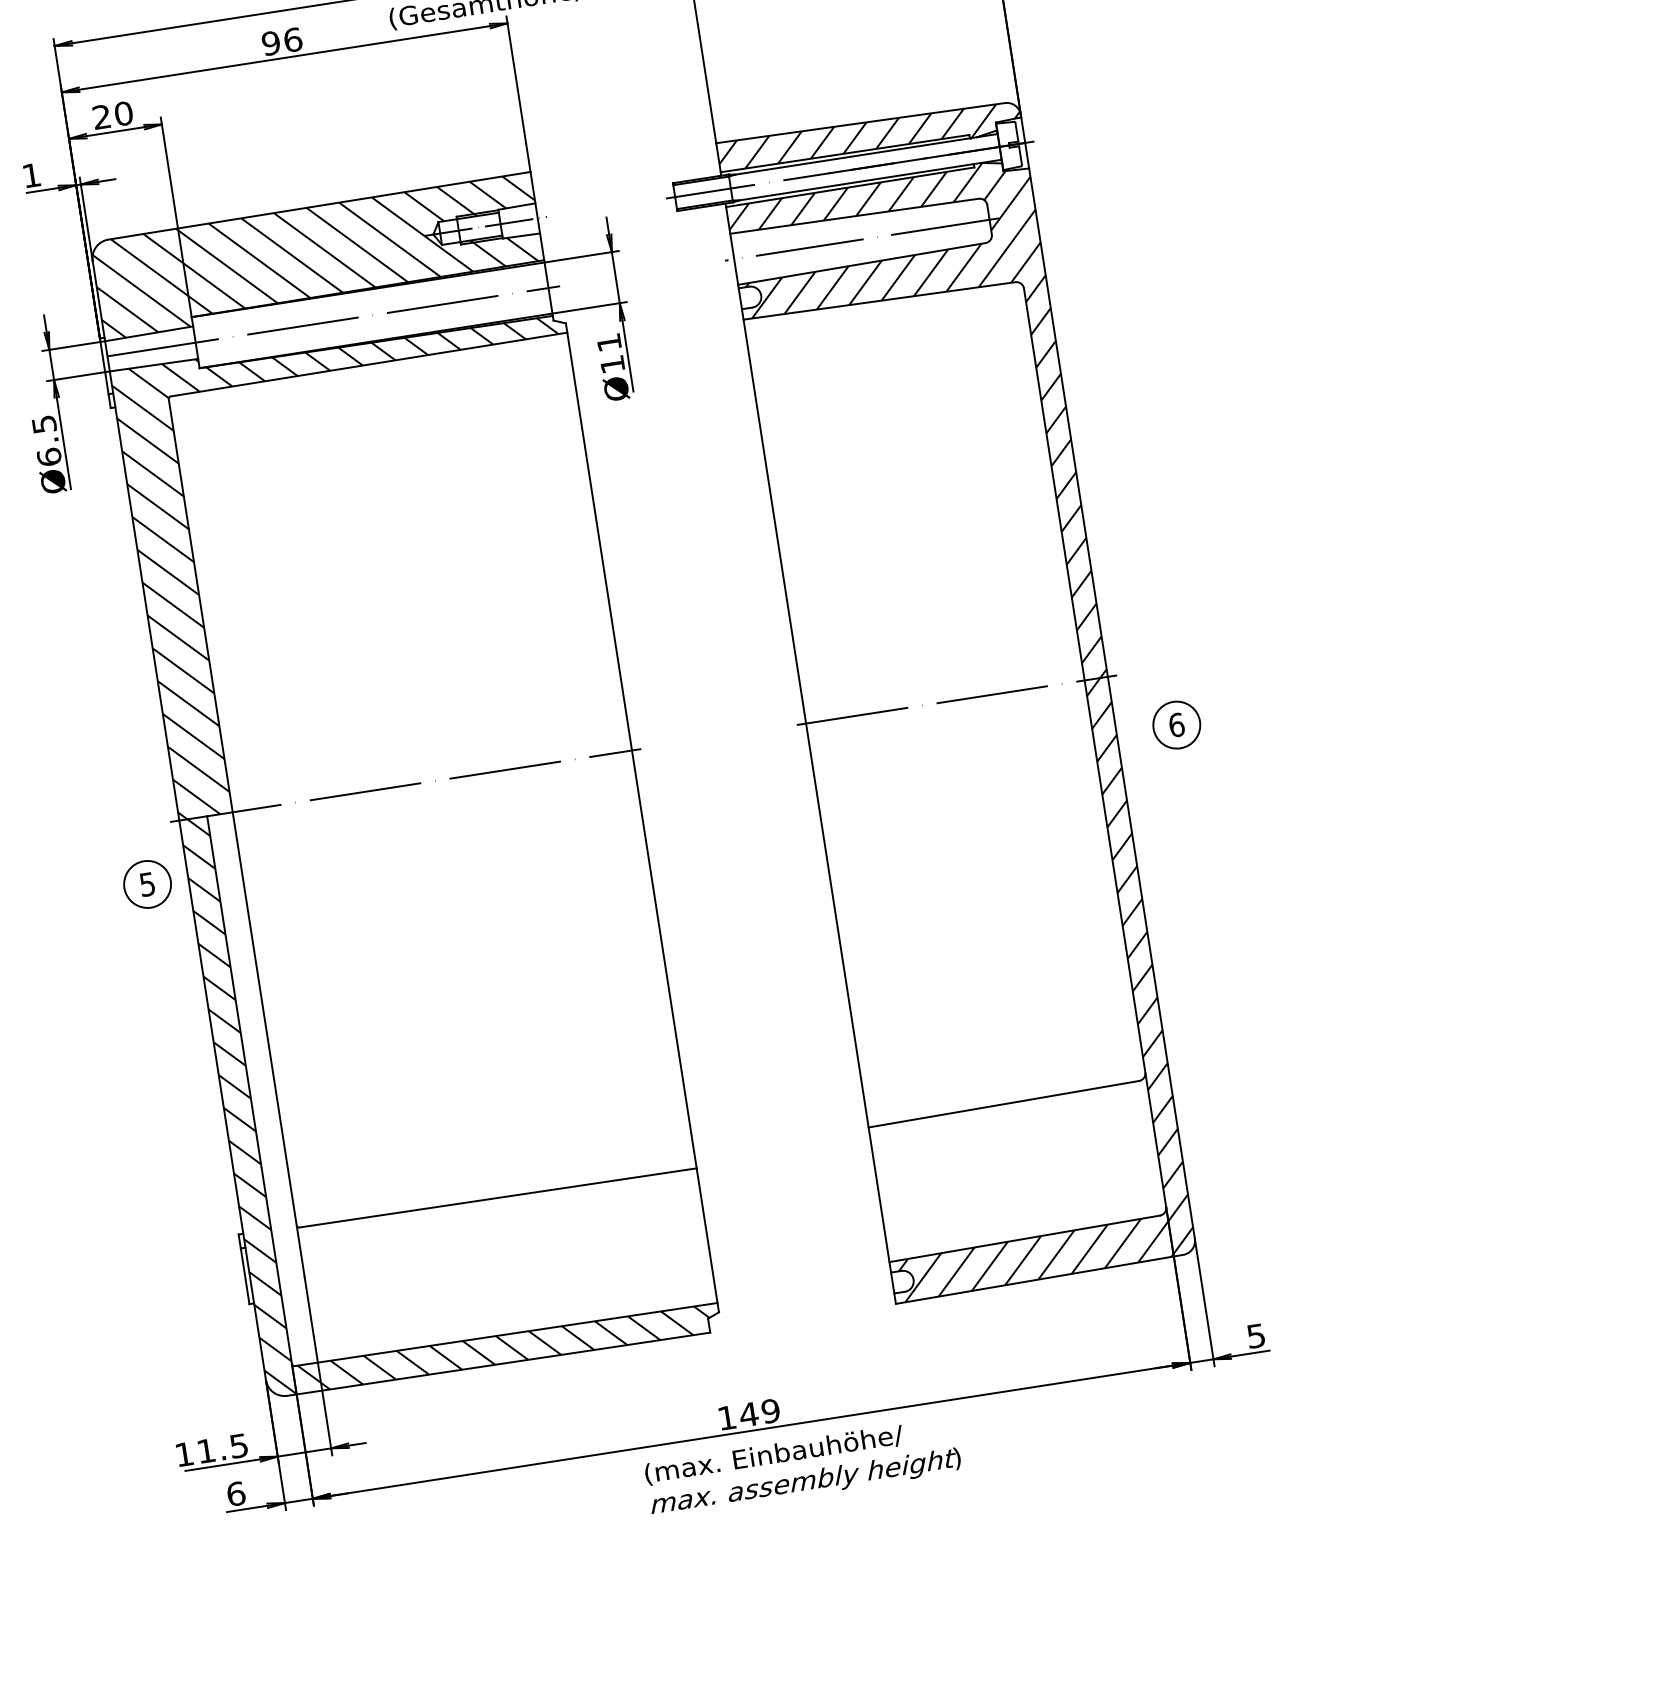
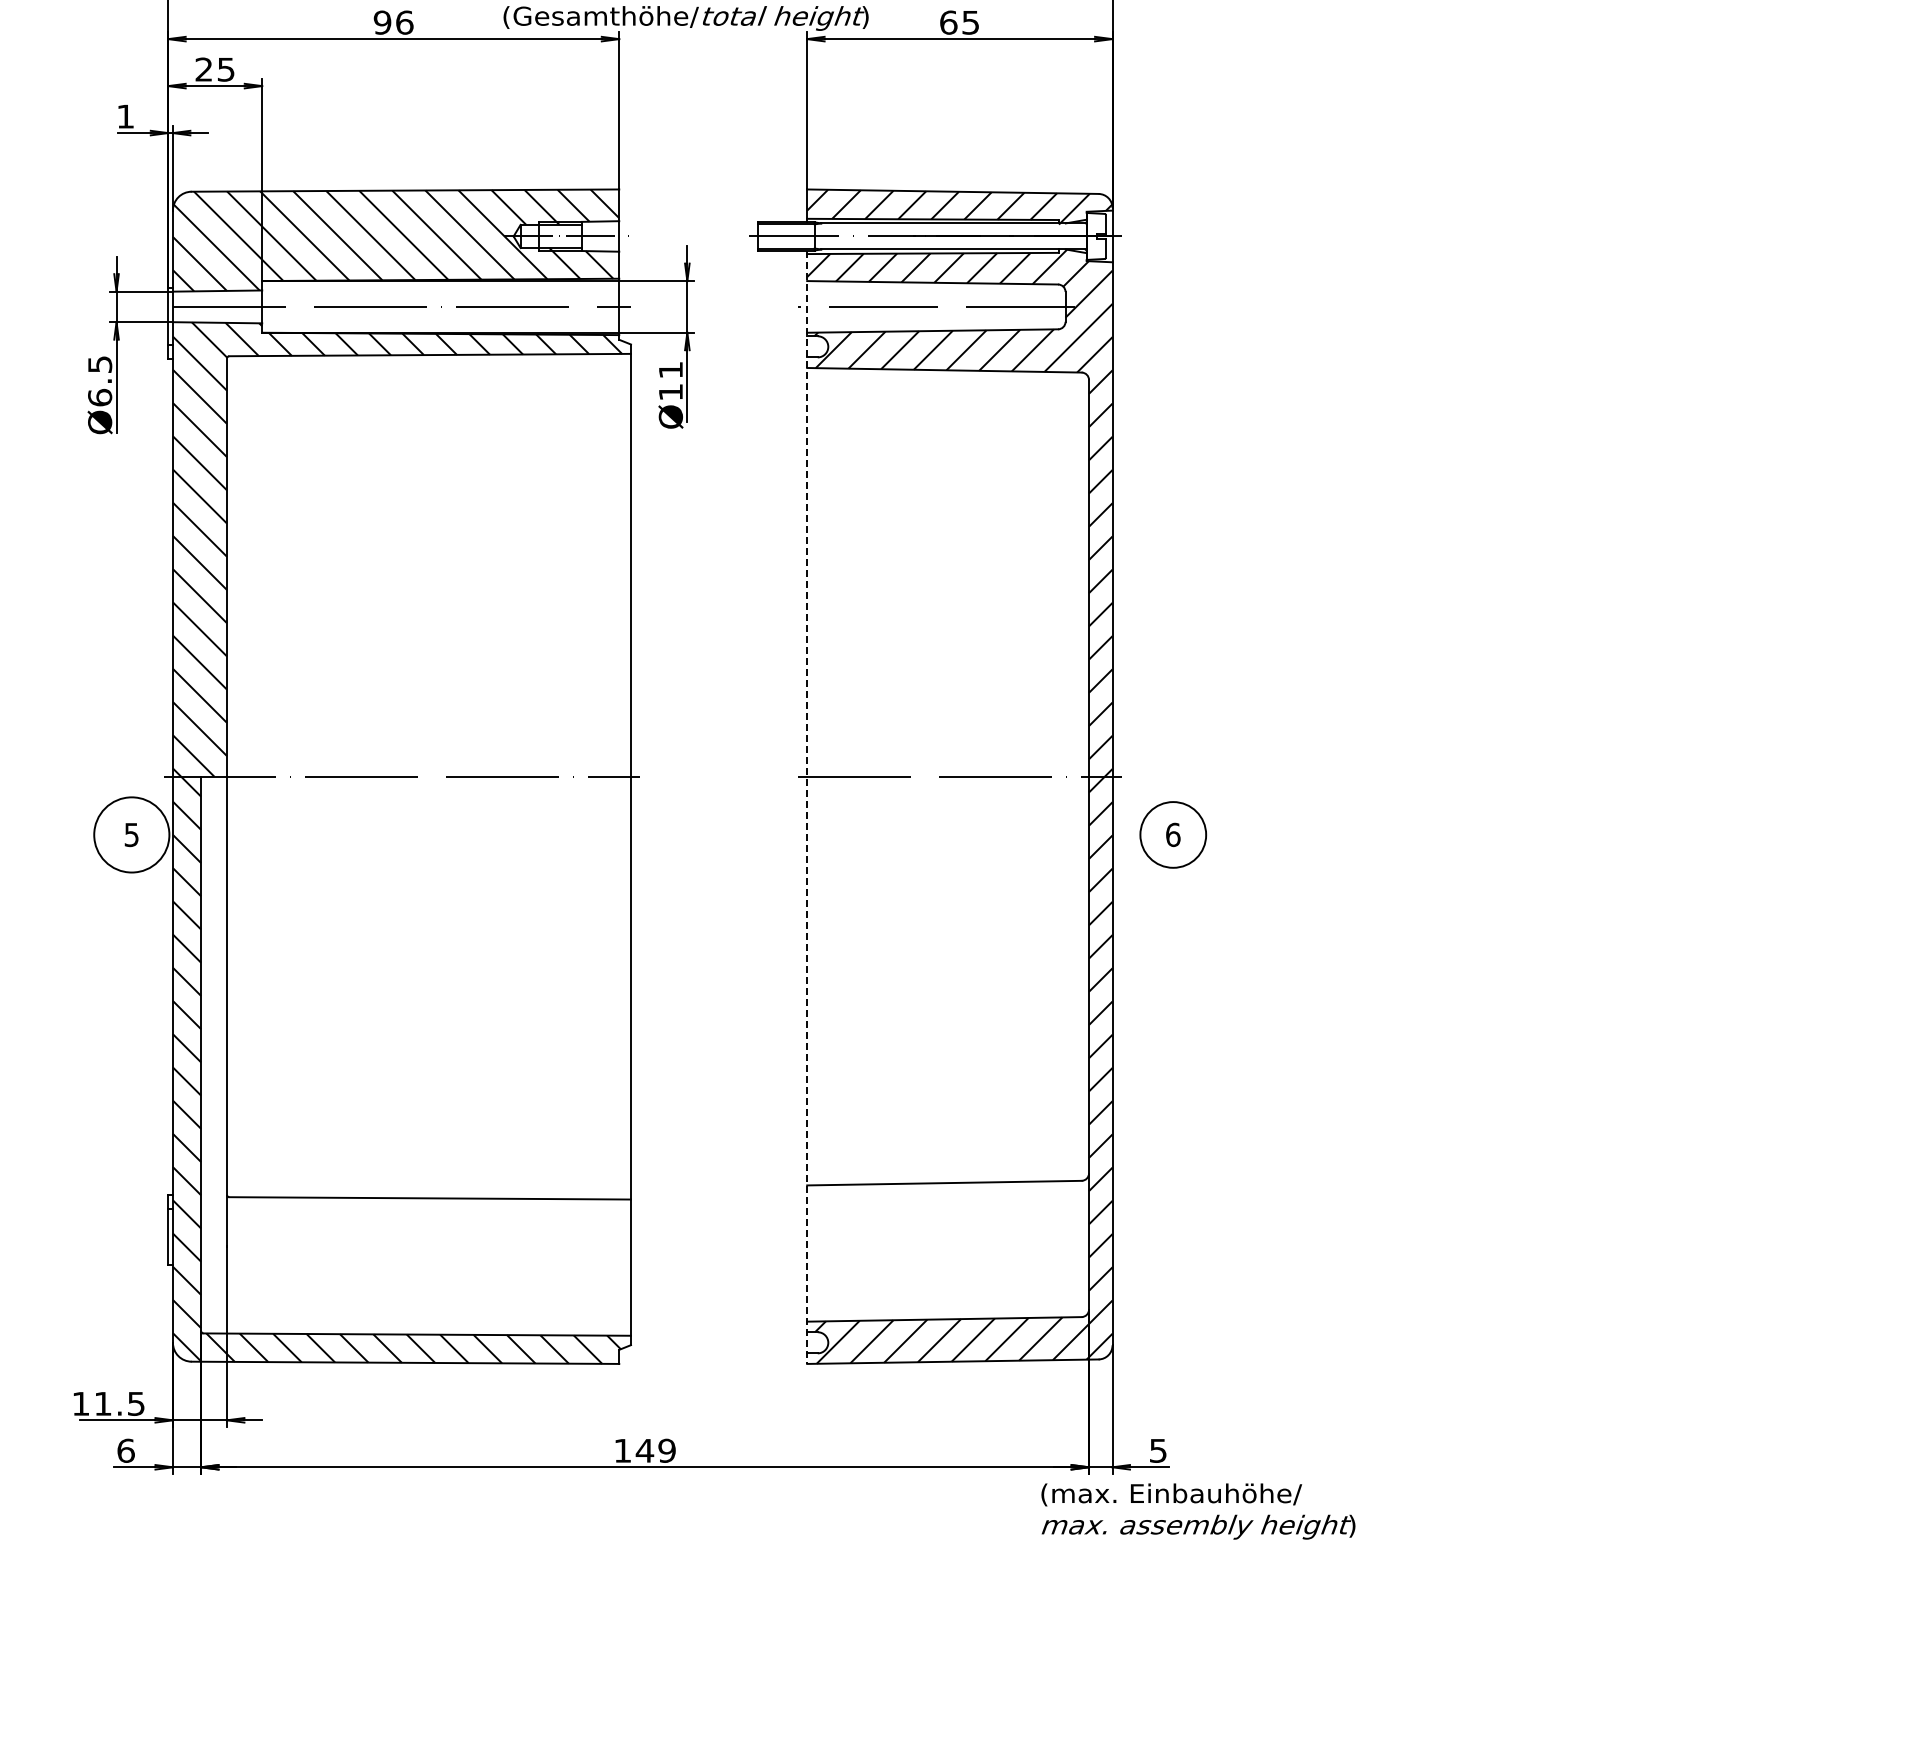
text: (123, 113) -> (225, 69), 20 -> 25
circle: (1175, 724) -> (1172, 834), size x1.4
line: (811, 753) -> (807, 807), solid -> dashed
circle: (147, 884) -> (131, 834), size x1.6
text: (803, 1467) -> (1198, 1511), moved

